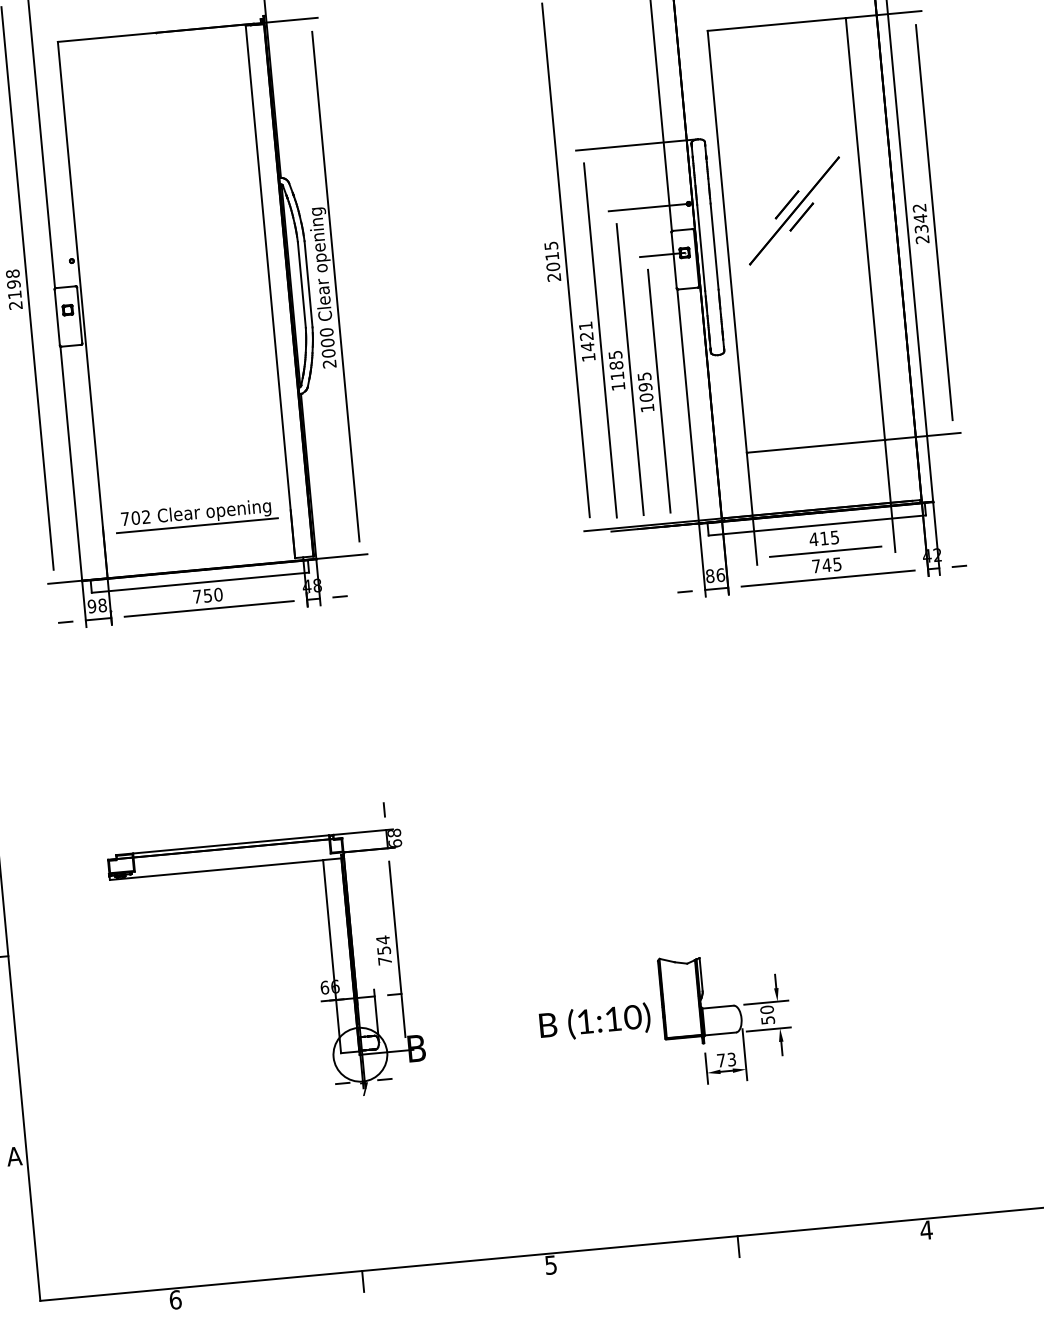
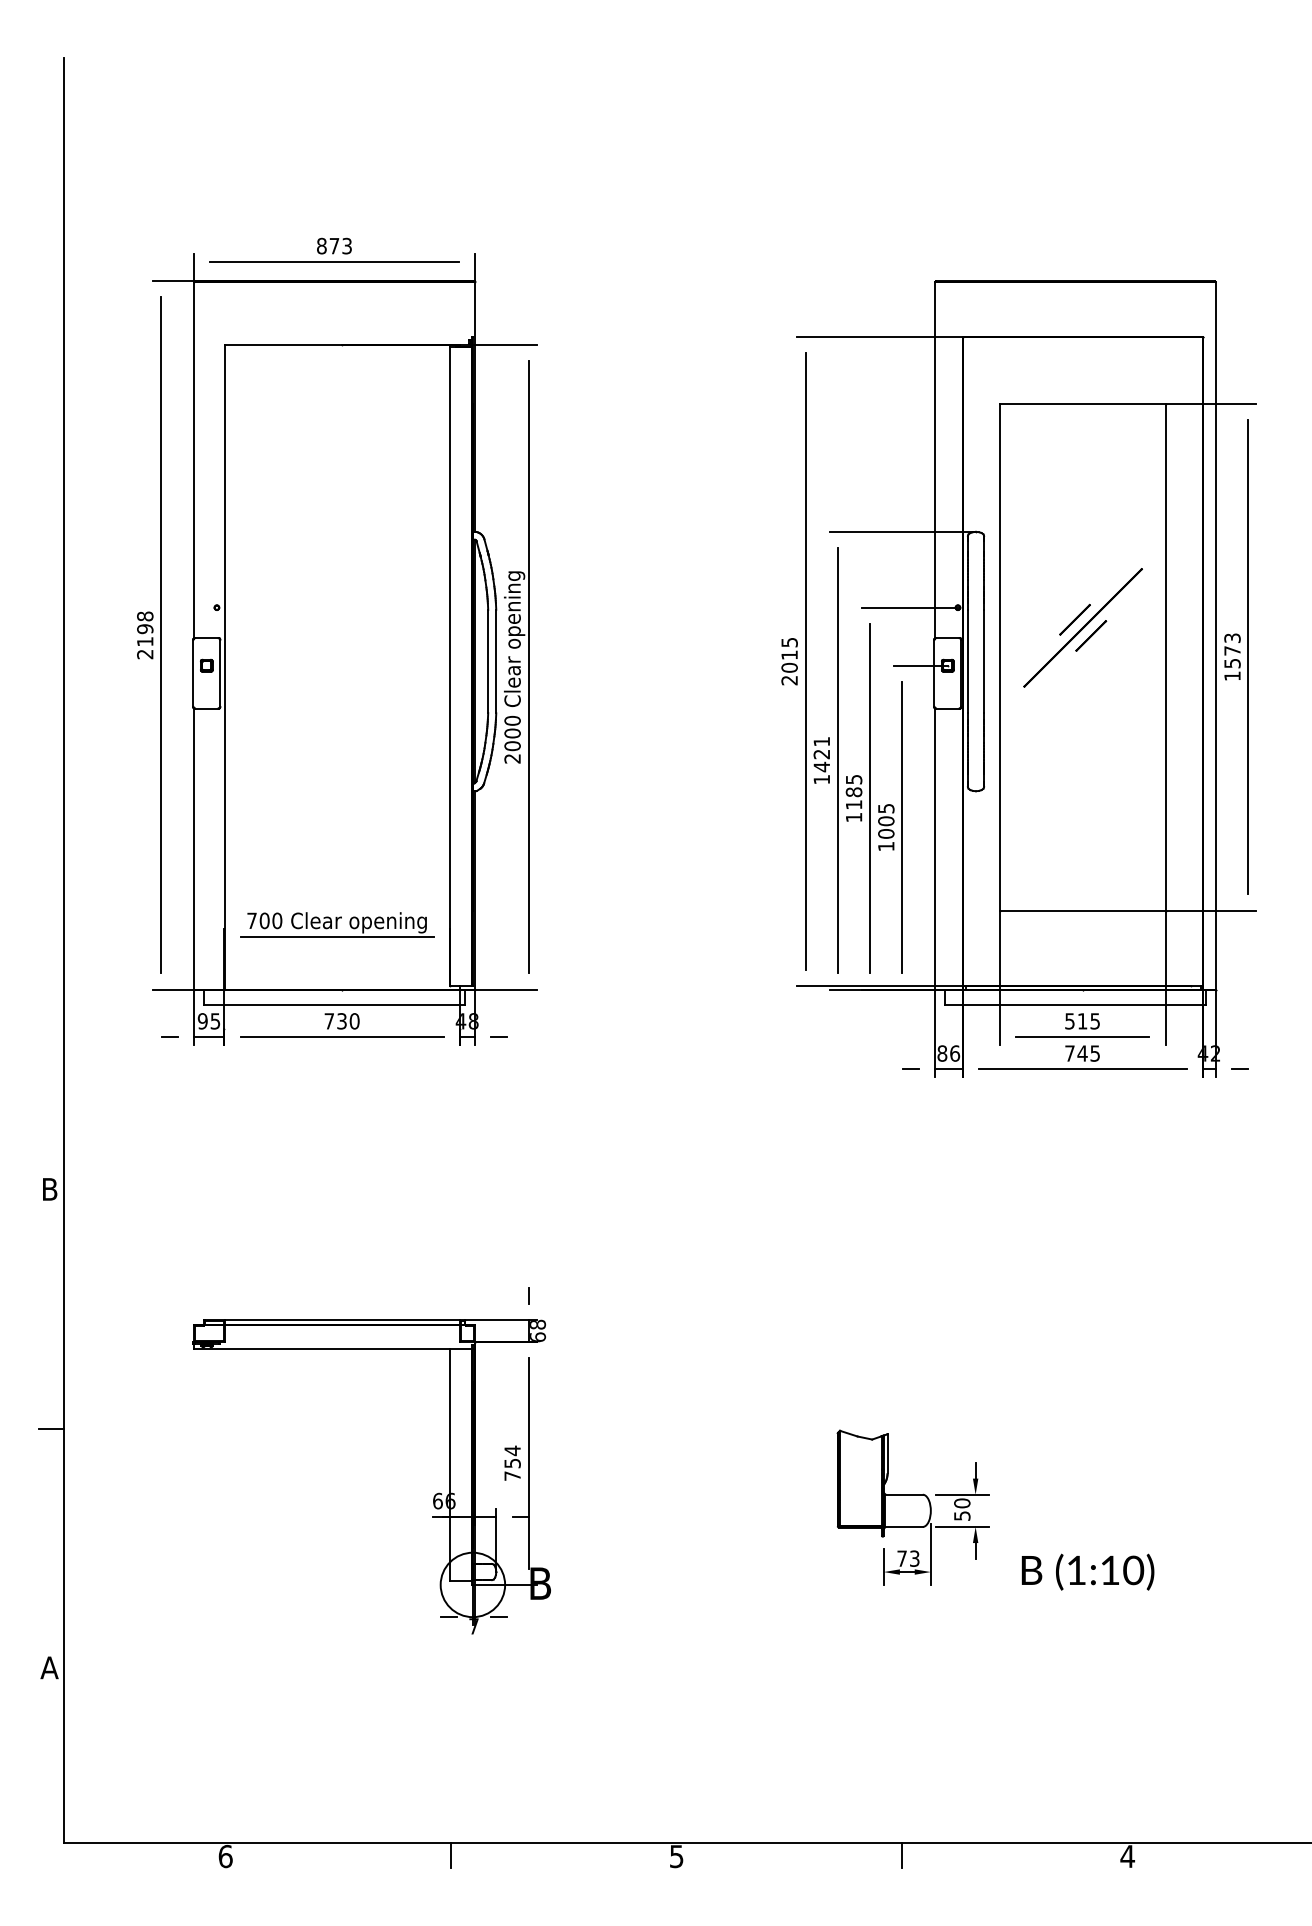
text: (921, 223) -> (1232, 656), 2342 -> 1573
text: (645, 387) -> (886, 821), 1095 -> 1005
text: (146, 516) -> (277, 920), 702 -> 700
text: (813, 539) -> (1069, 1021), 415 -> 515
text: (207, 595) -> (341, 1020), 750 -> 730
text: (102, 605) -> (215, 1021), 98 -> 95
part: (726, 1017) -> (912, 1507), moved
text: (594, 1021) -> (1087, 1571), moved

